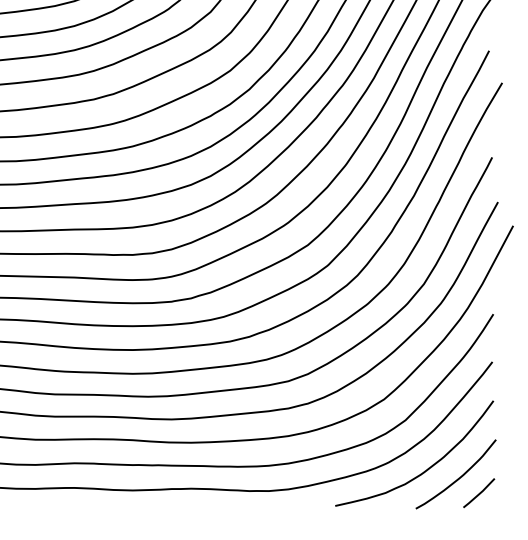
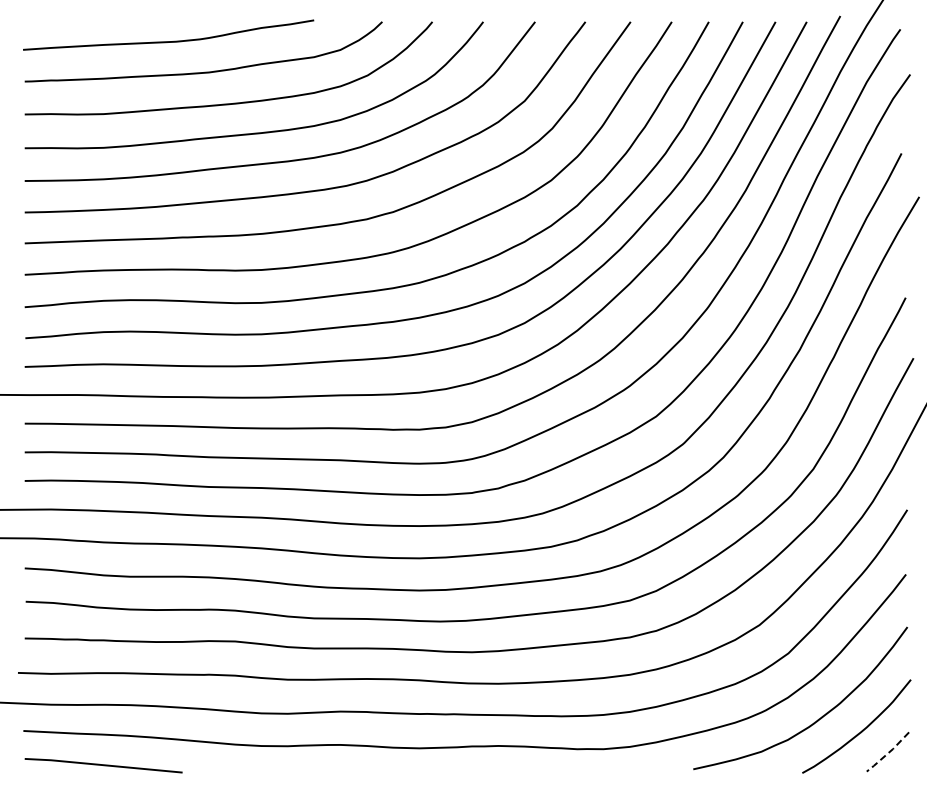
line: (479, 493) -> (888, 752), solid -> dashed

